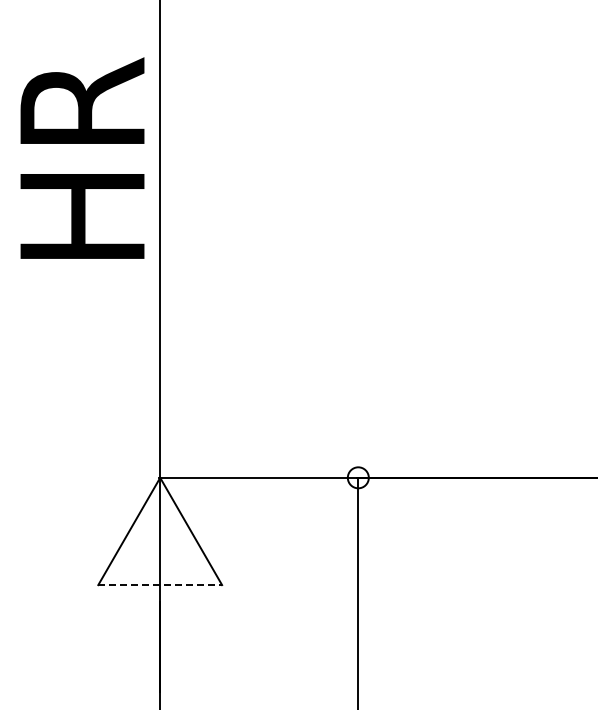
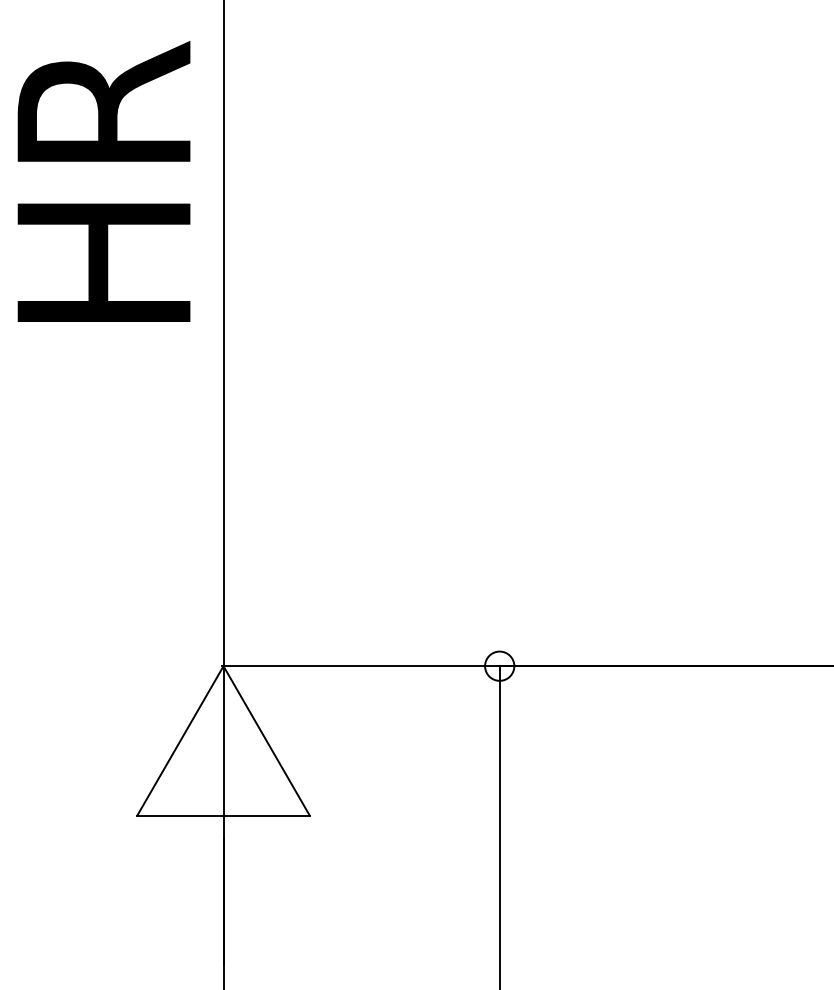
text: (82, 157) -> (104, 180), moved
line: (160, 585) -> (223, 816), dashed -> solid

